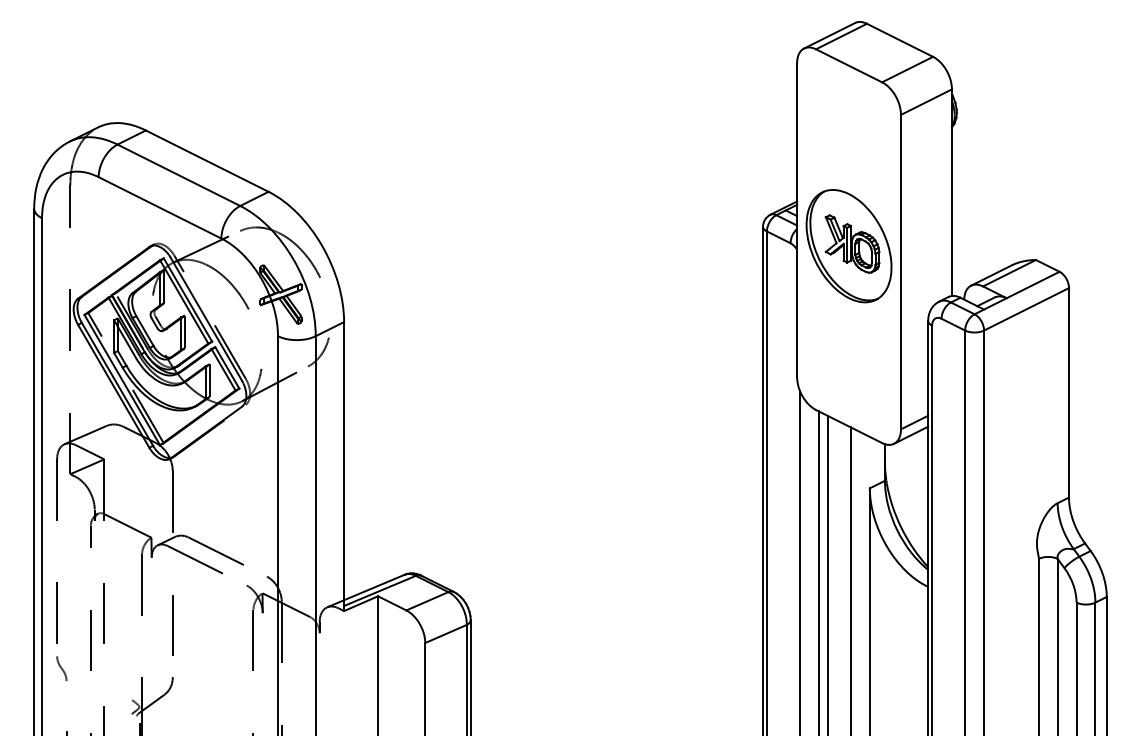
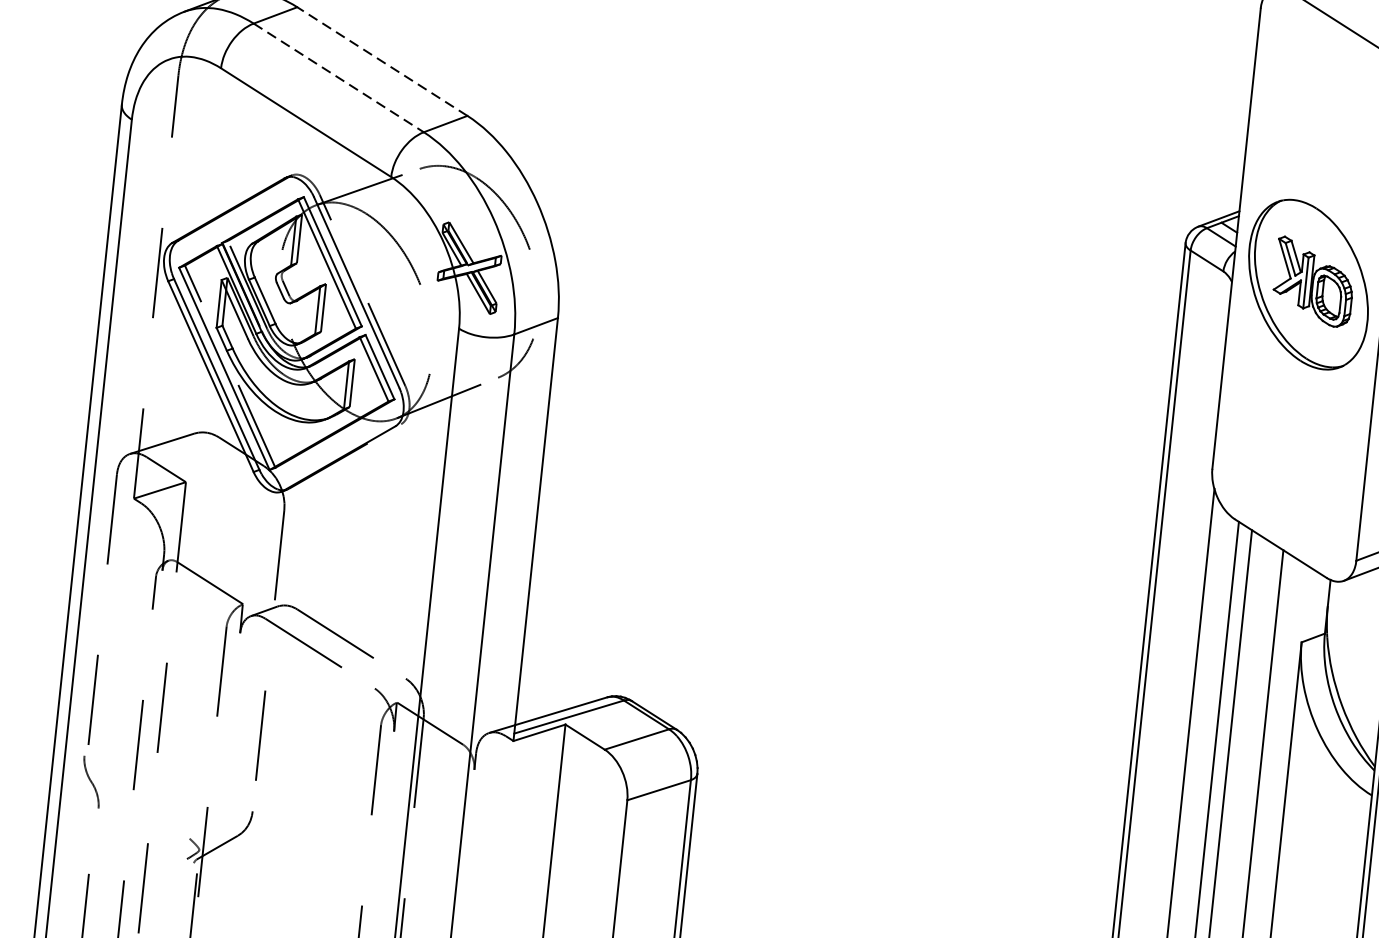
line: (207, 161) -> (382, 62), solid -> dashed
line: (178, 175) -> (338, 78), solid -> dashed
part: (61, 668) -> (91, 781), size x1.4

